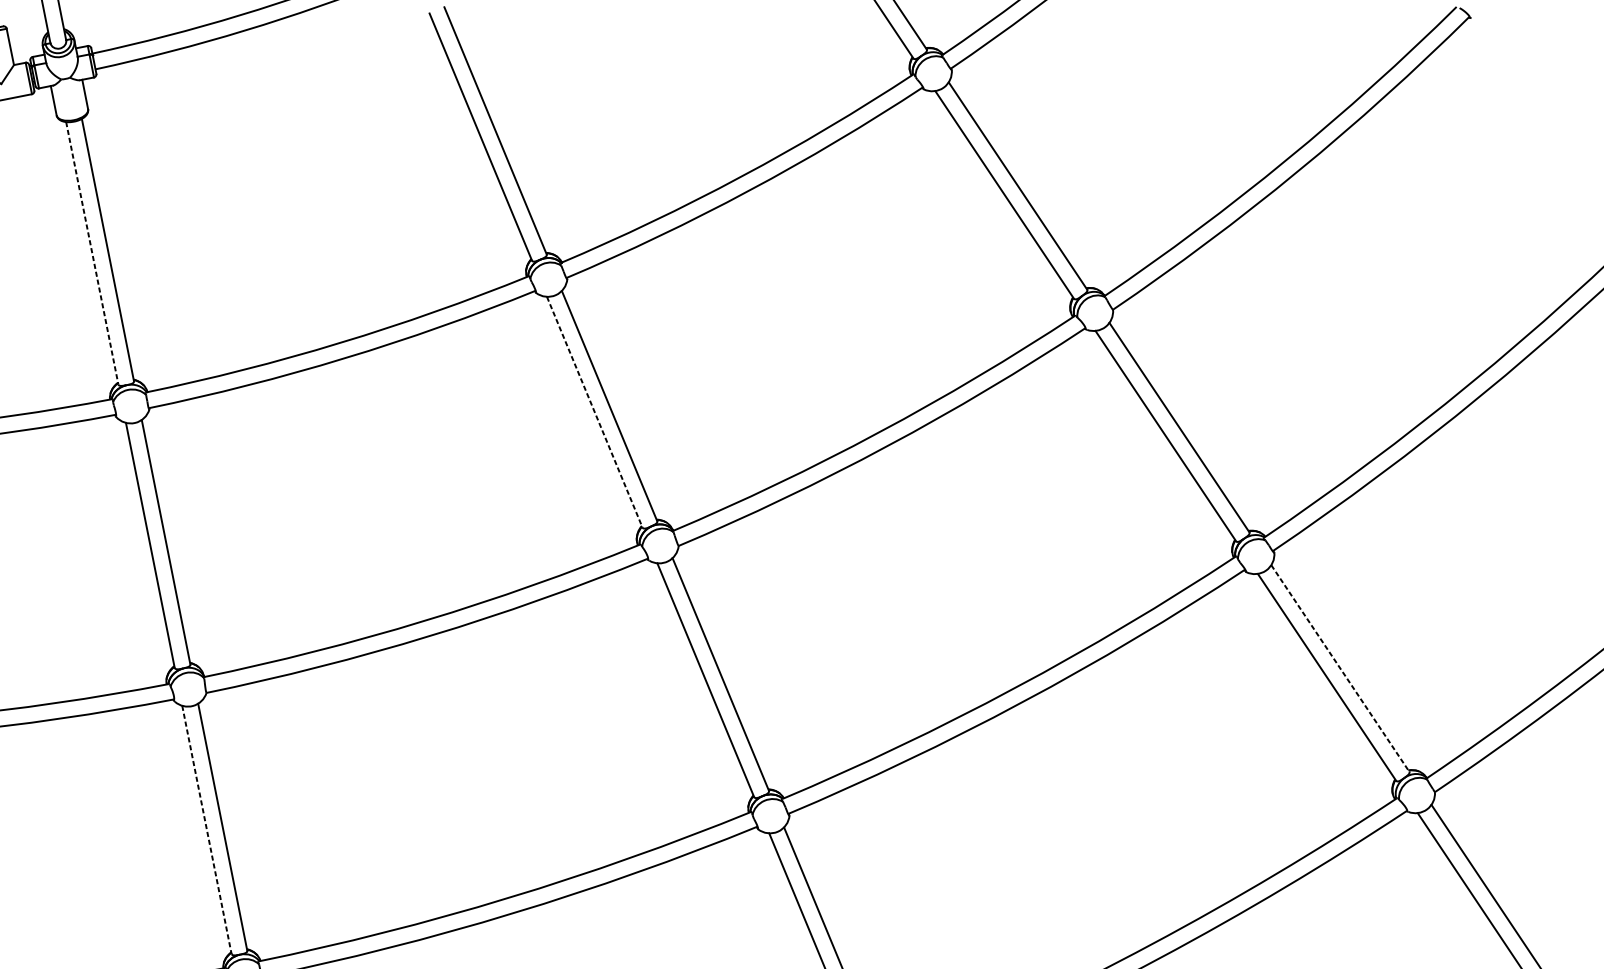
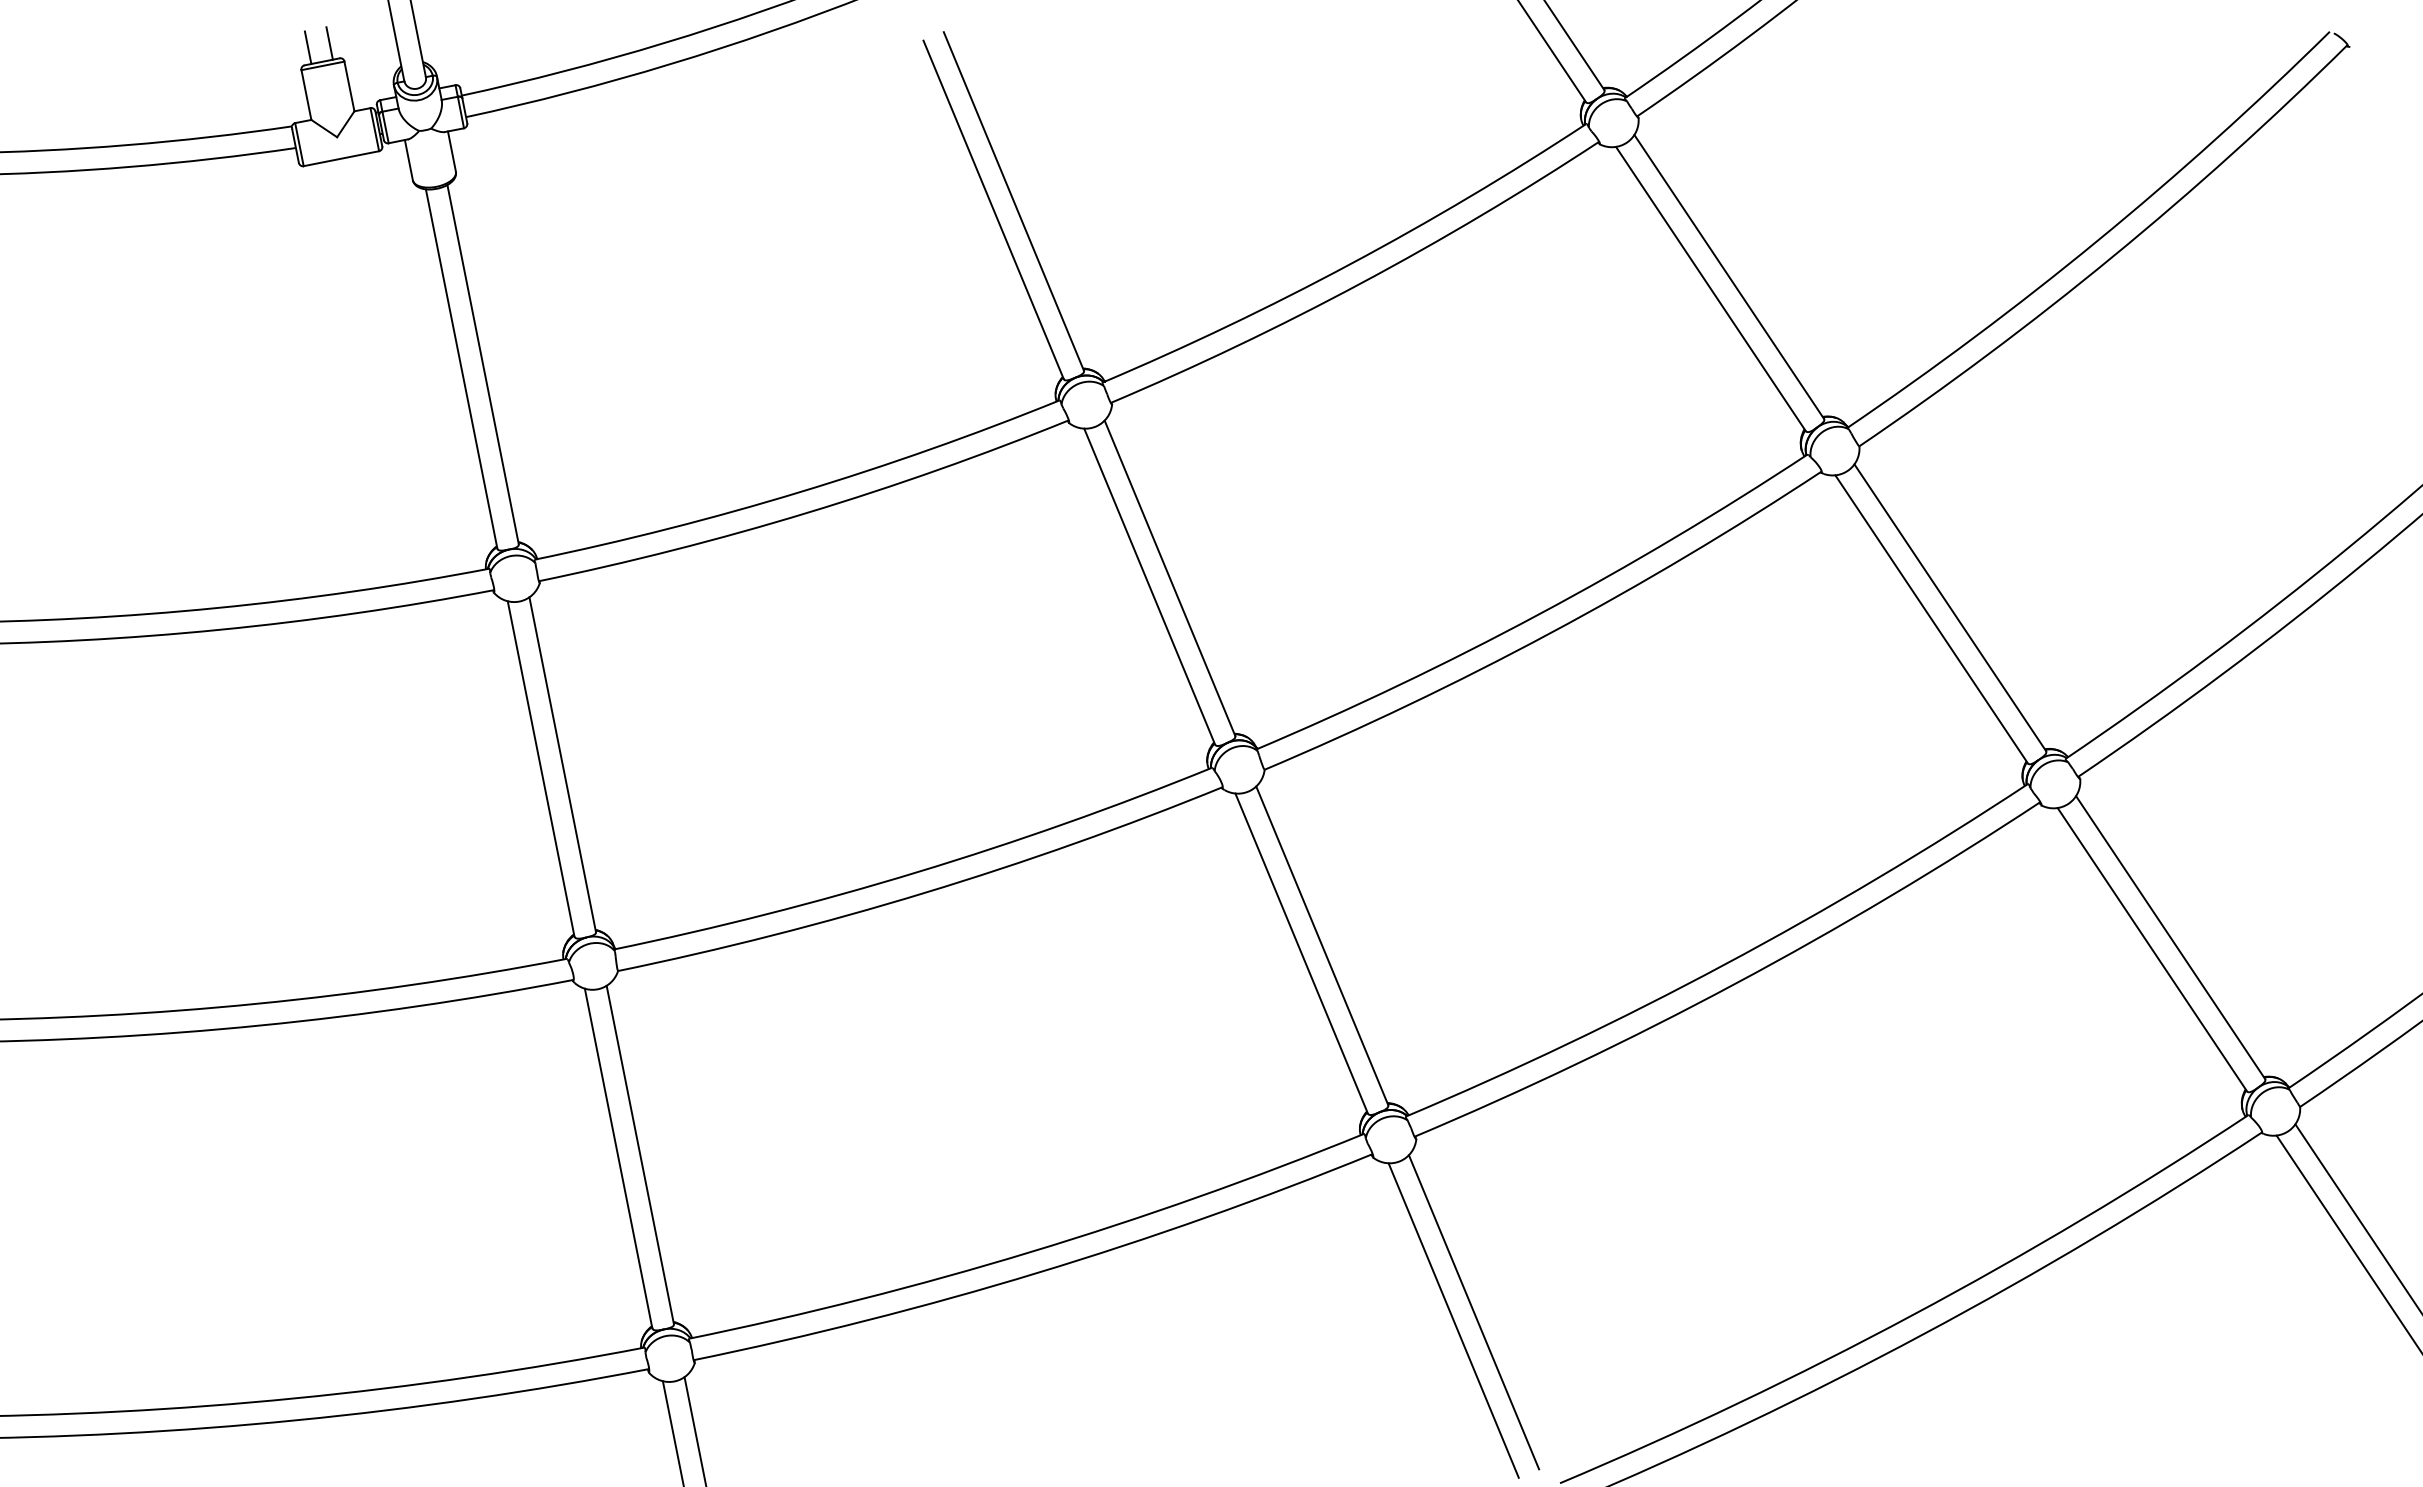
line: (92, 253) -> (461, 369), dashed -> solid
line: (594, 412) -> (1149, 586), dashed -> solid
line: (1340, 668) -> (2170, 937), dashed -> solid
line: (206, 830) -> (618, 1159), dashed -> solid

